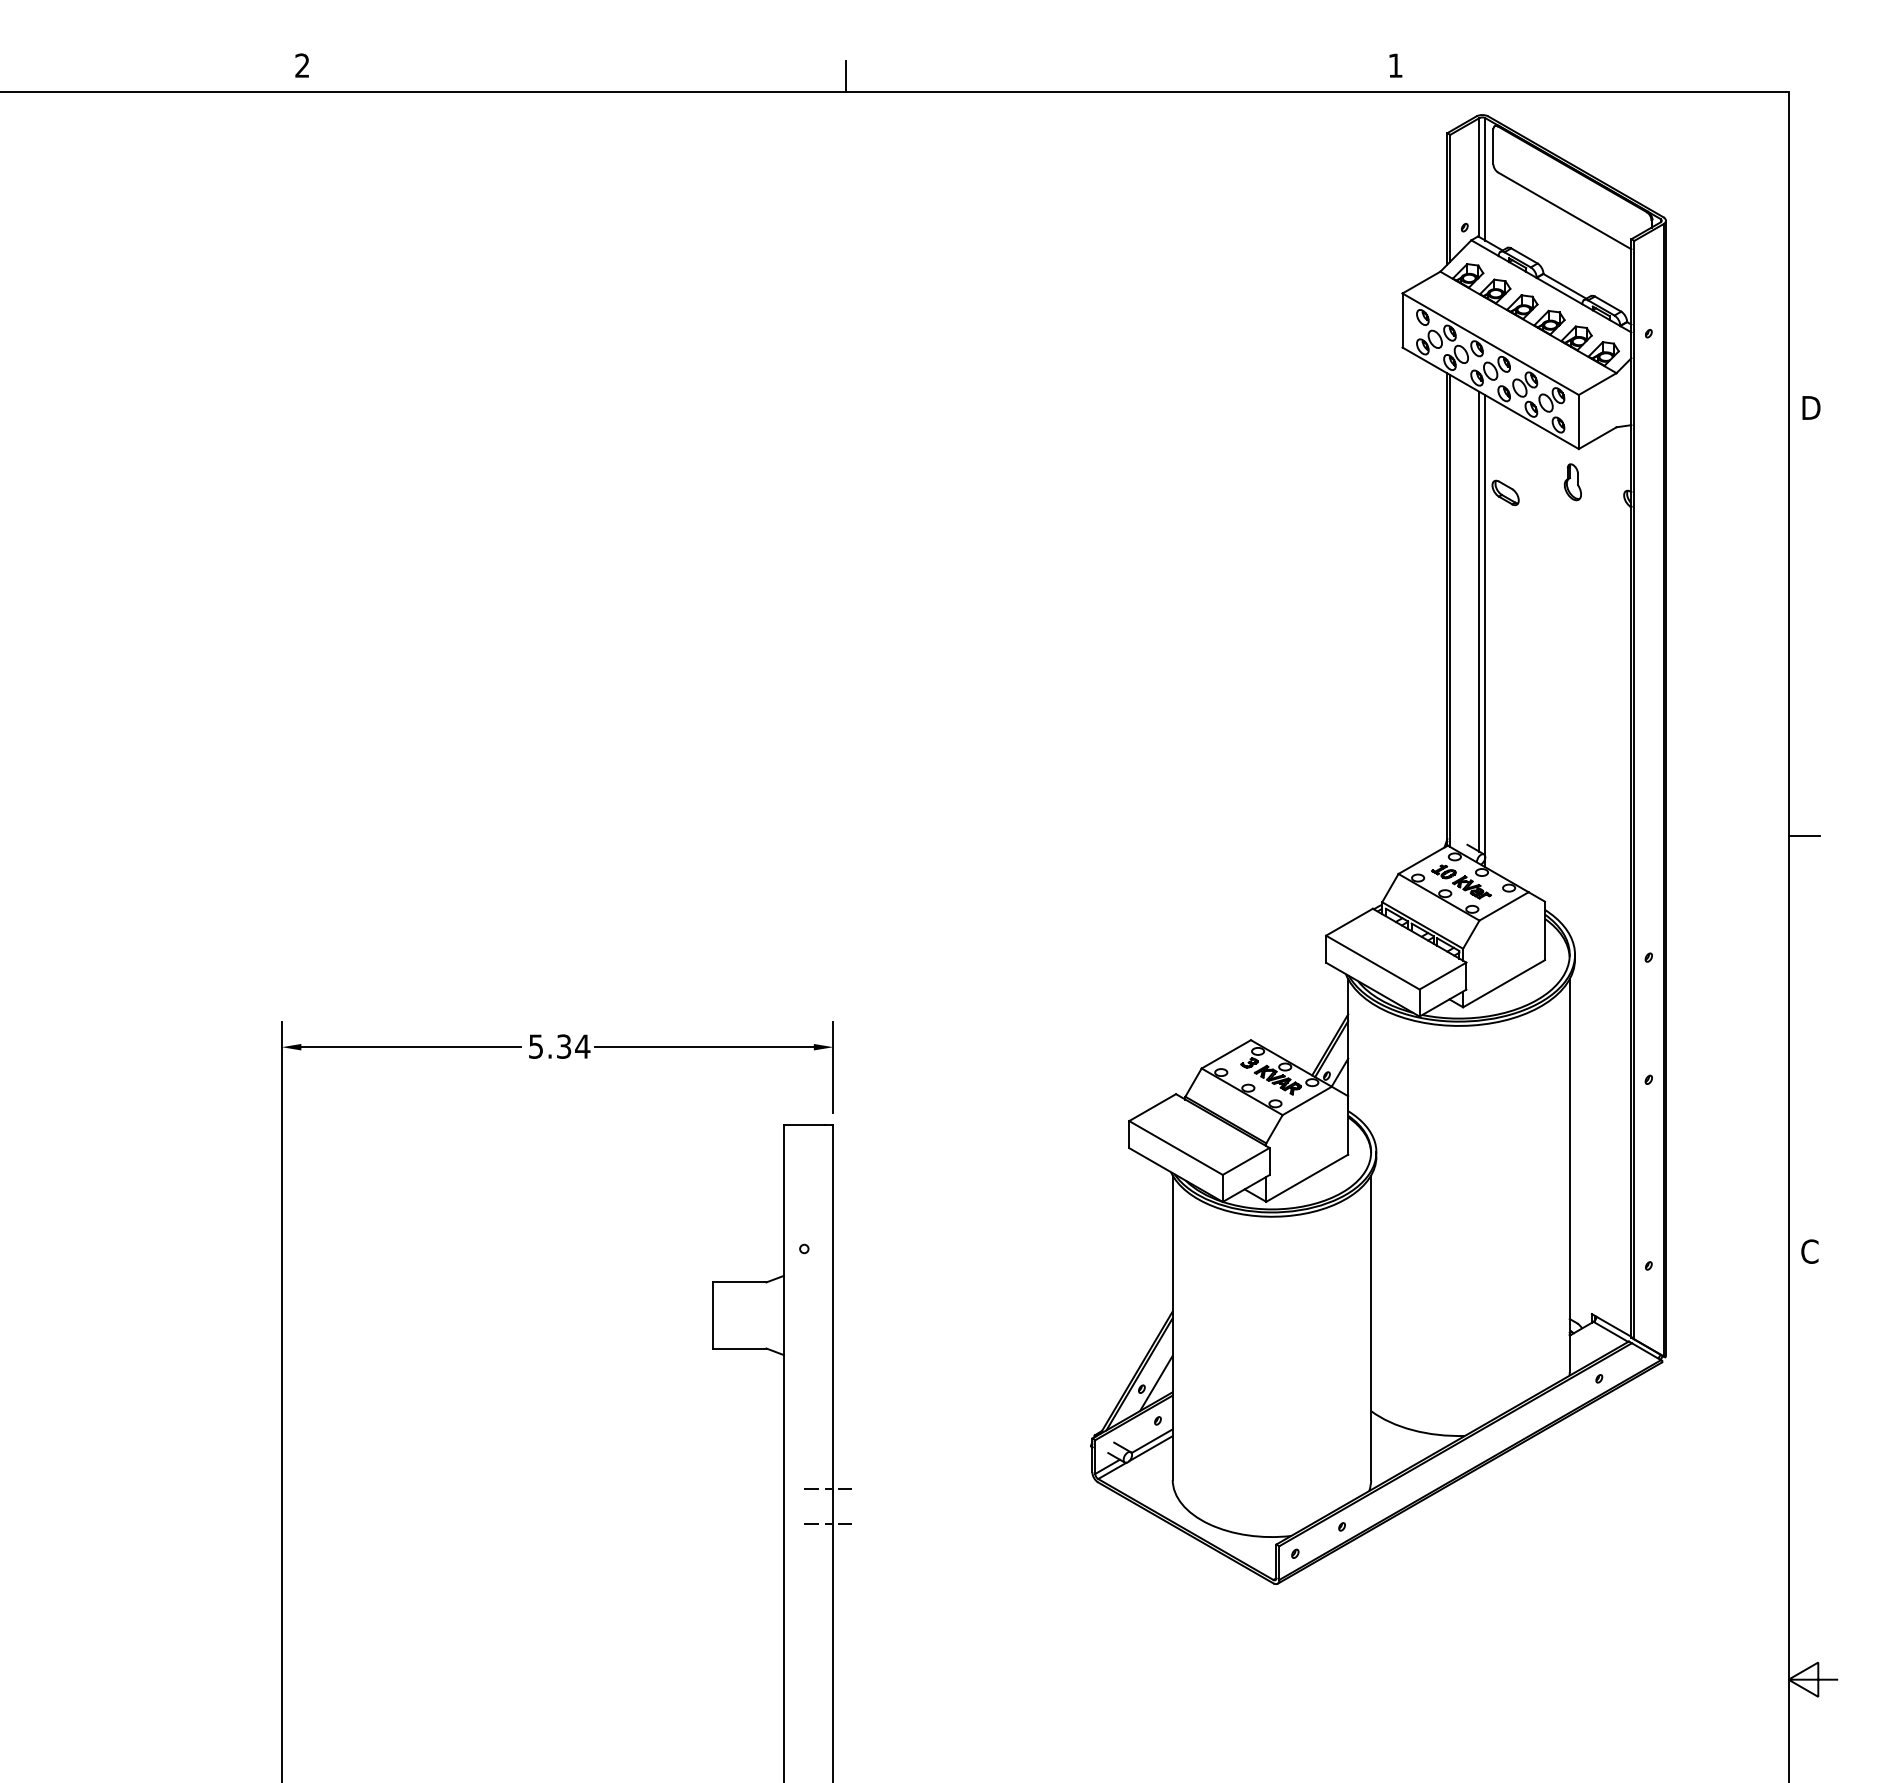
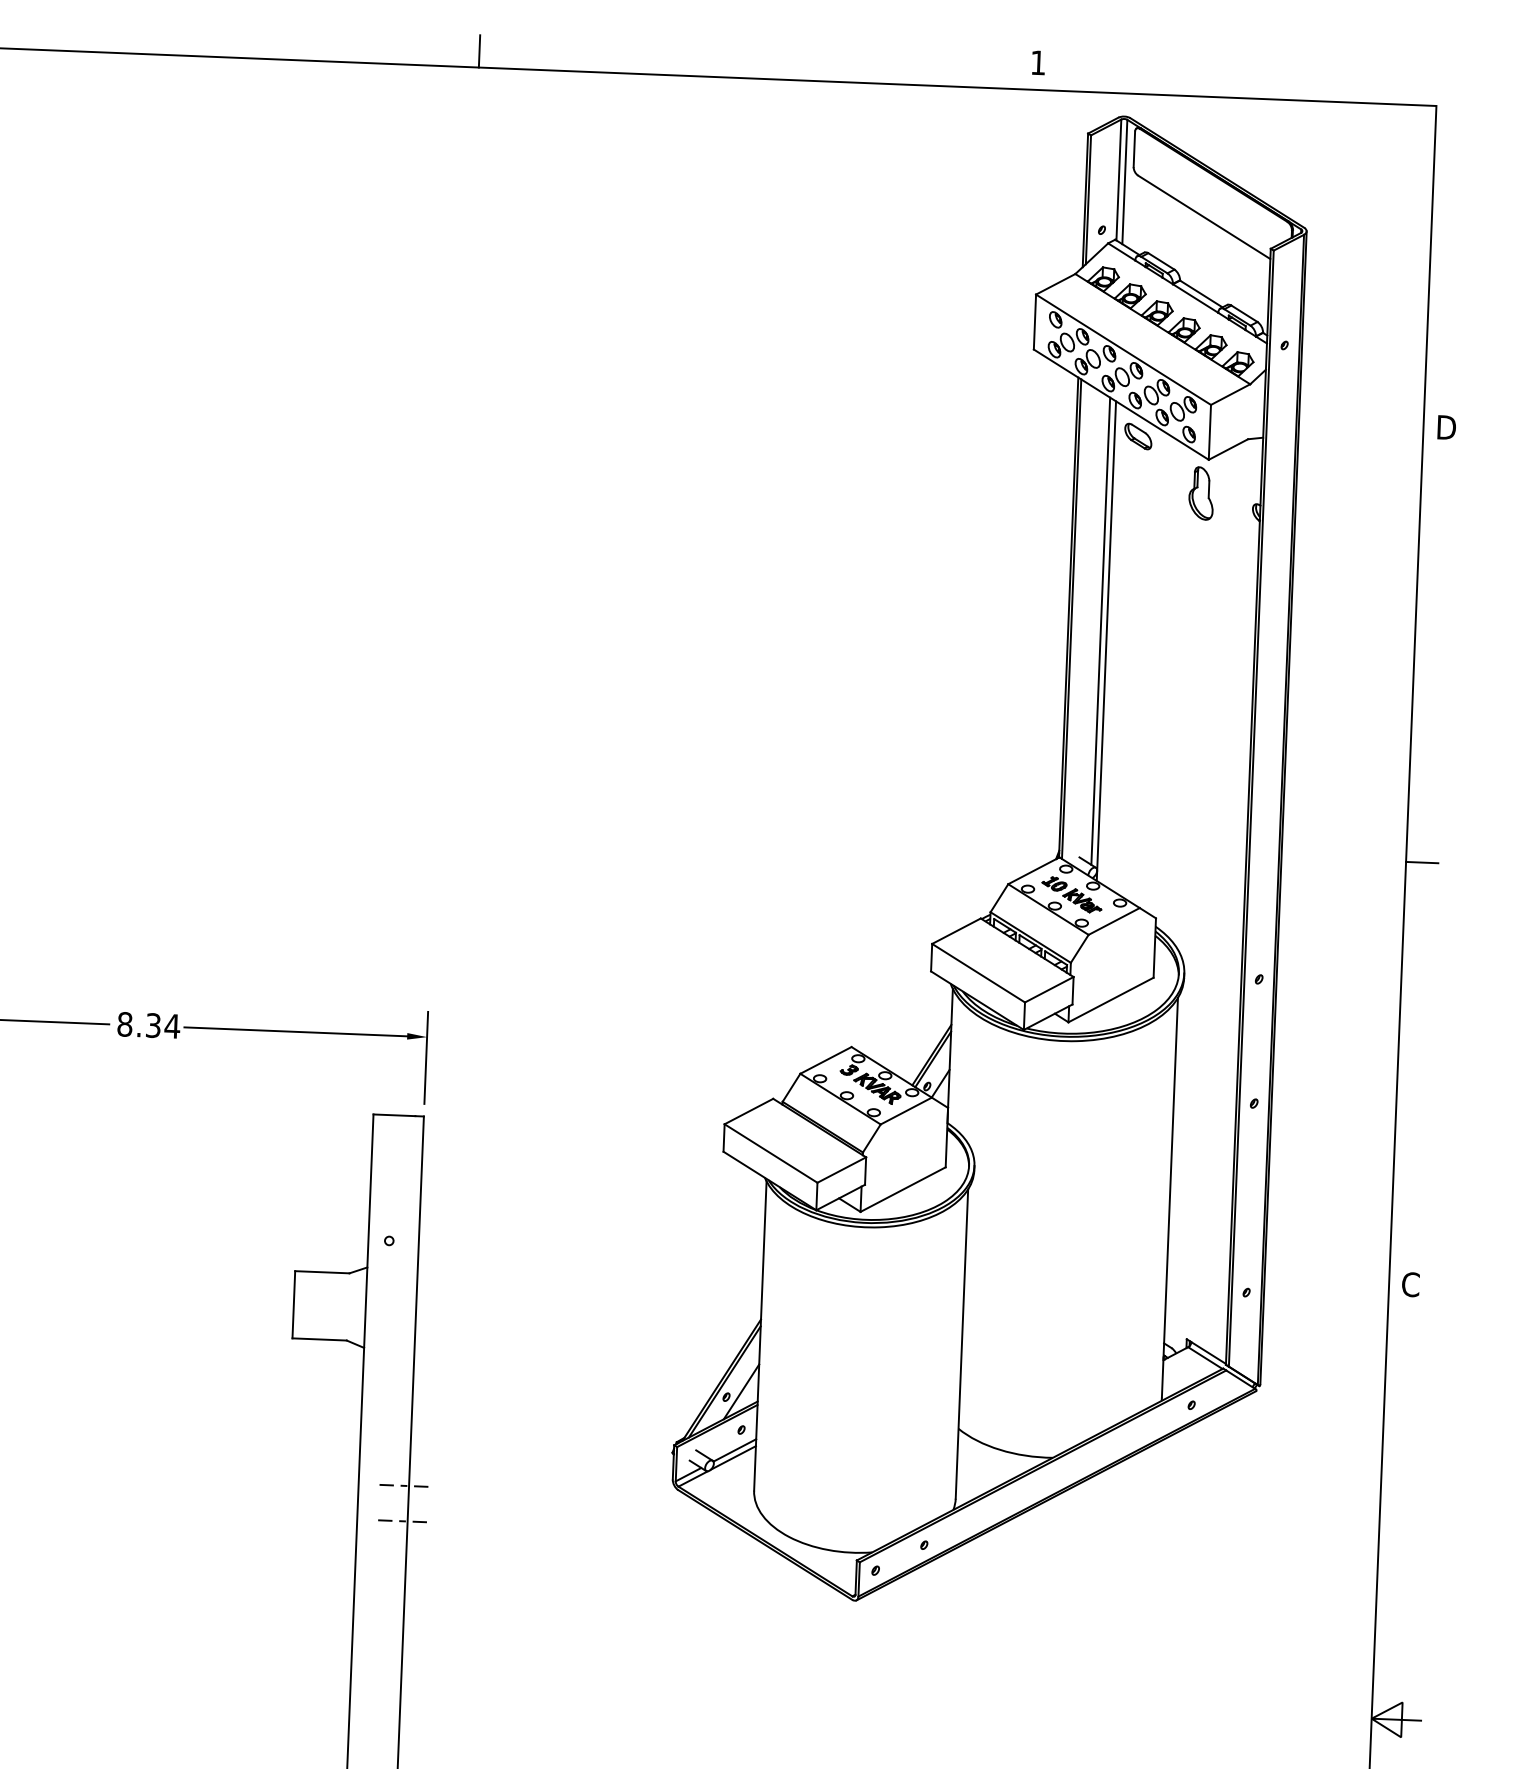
part: (1572, 481) -> (1201, 492), size x1.43
part: (1505, 492) -> (1138, 436), moved
text: (535, 1046) -> (124, 1024), 5.34 -> 8.34

